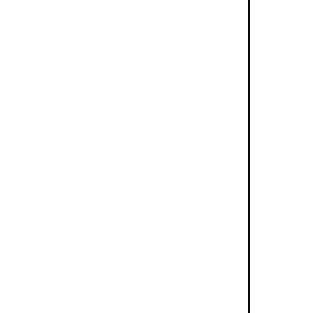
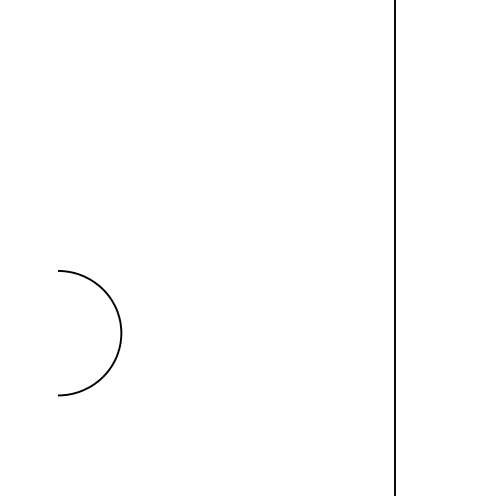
curve: (75, 210) -> (119, 333), added

